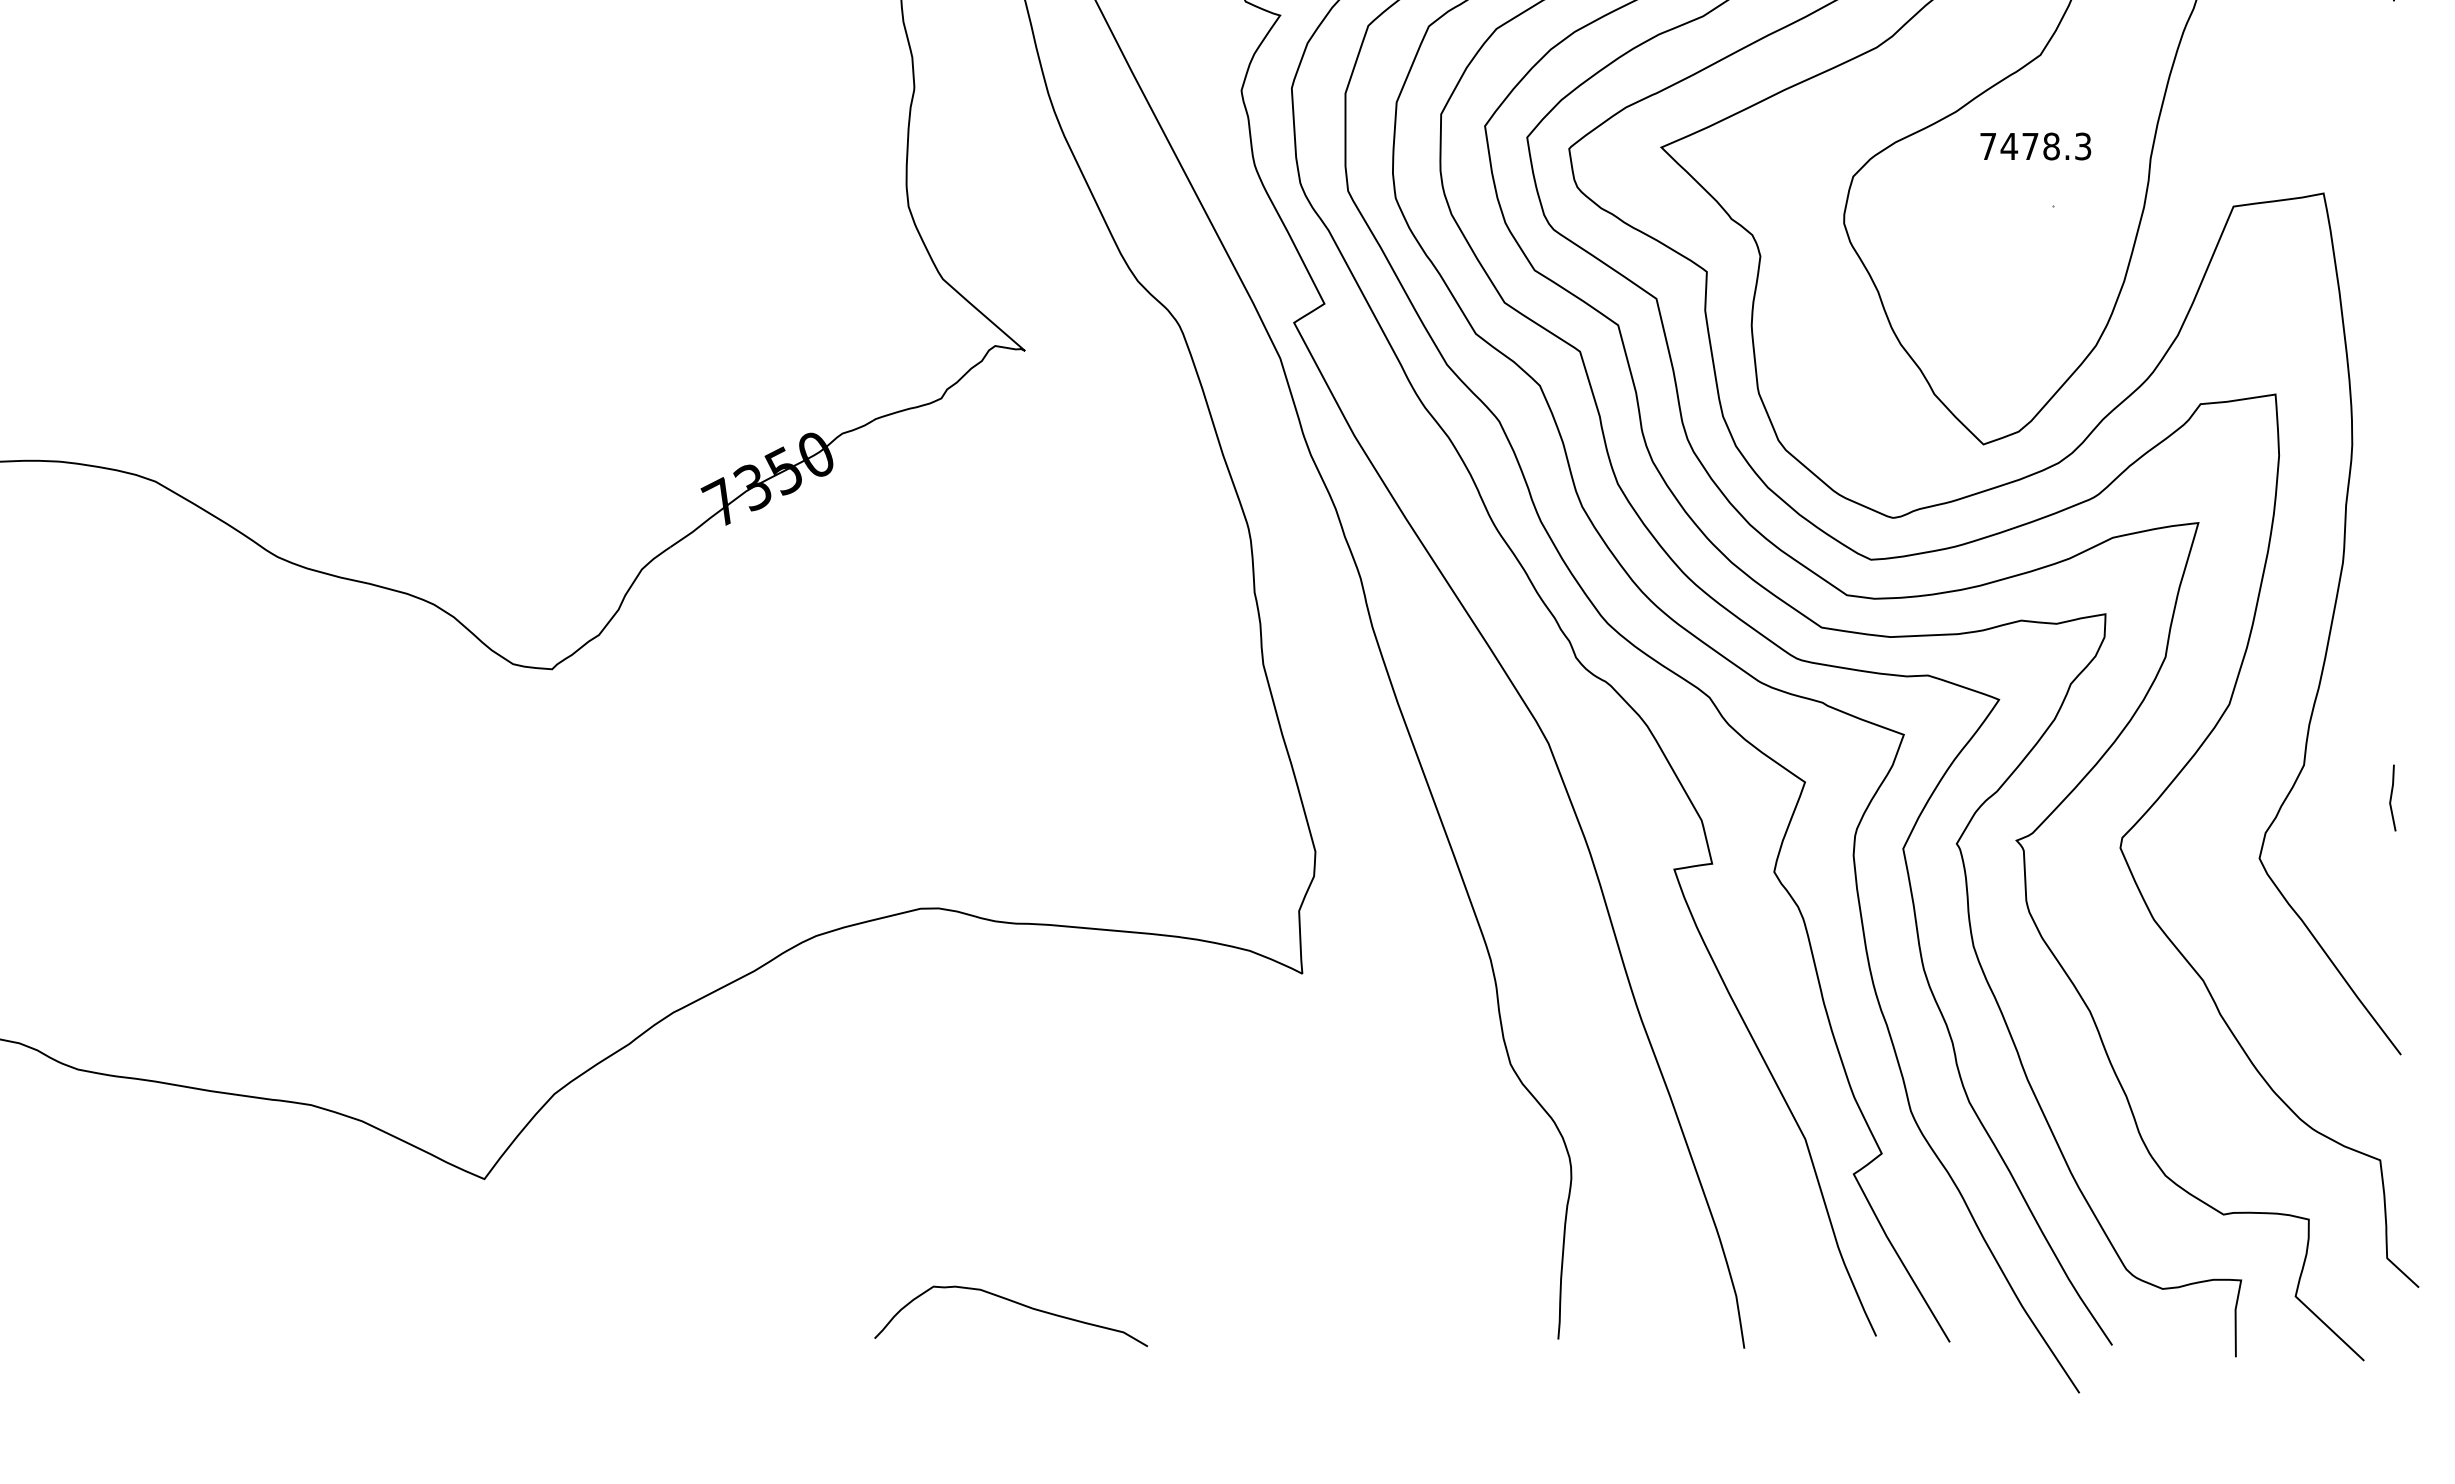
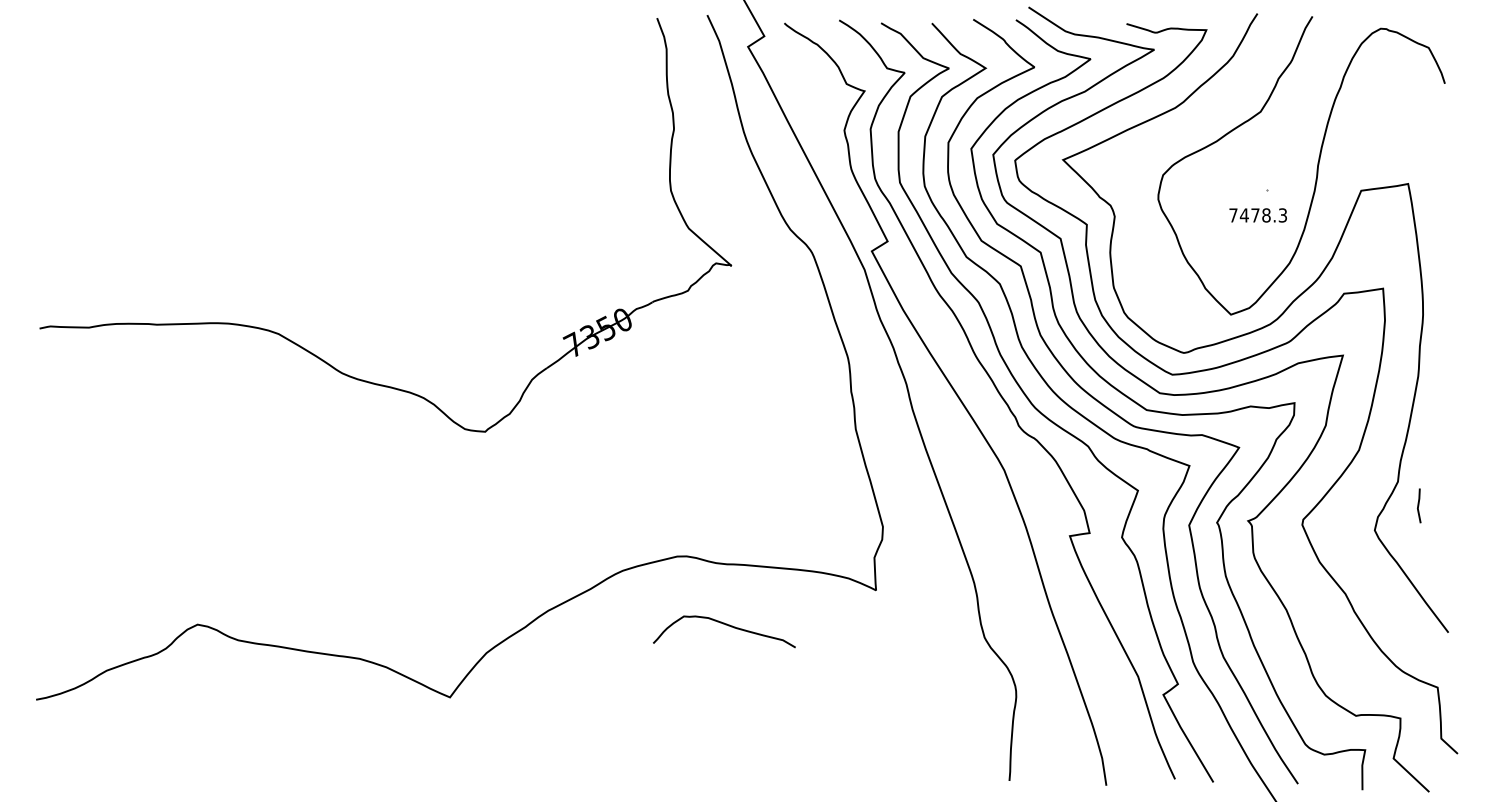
text: (2034, 146) -> (1257, 215), moved
line: (2393, 797) -> (1419, 505), moved
curve: (1013, 1304) -> (725, 625), moved

